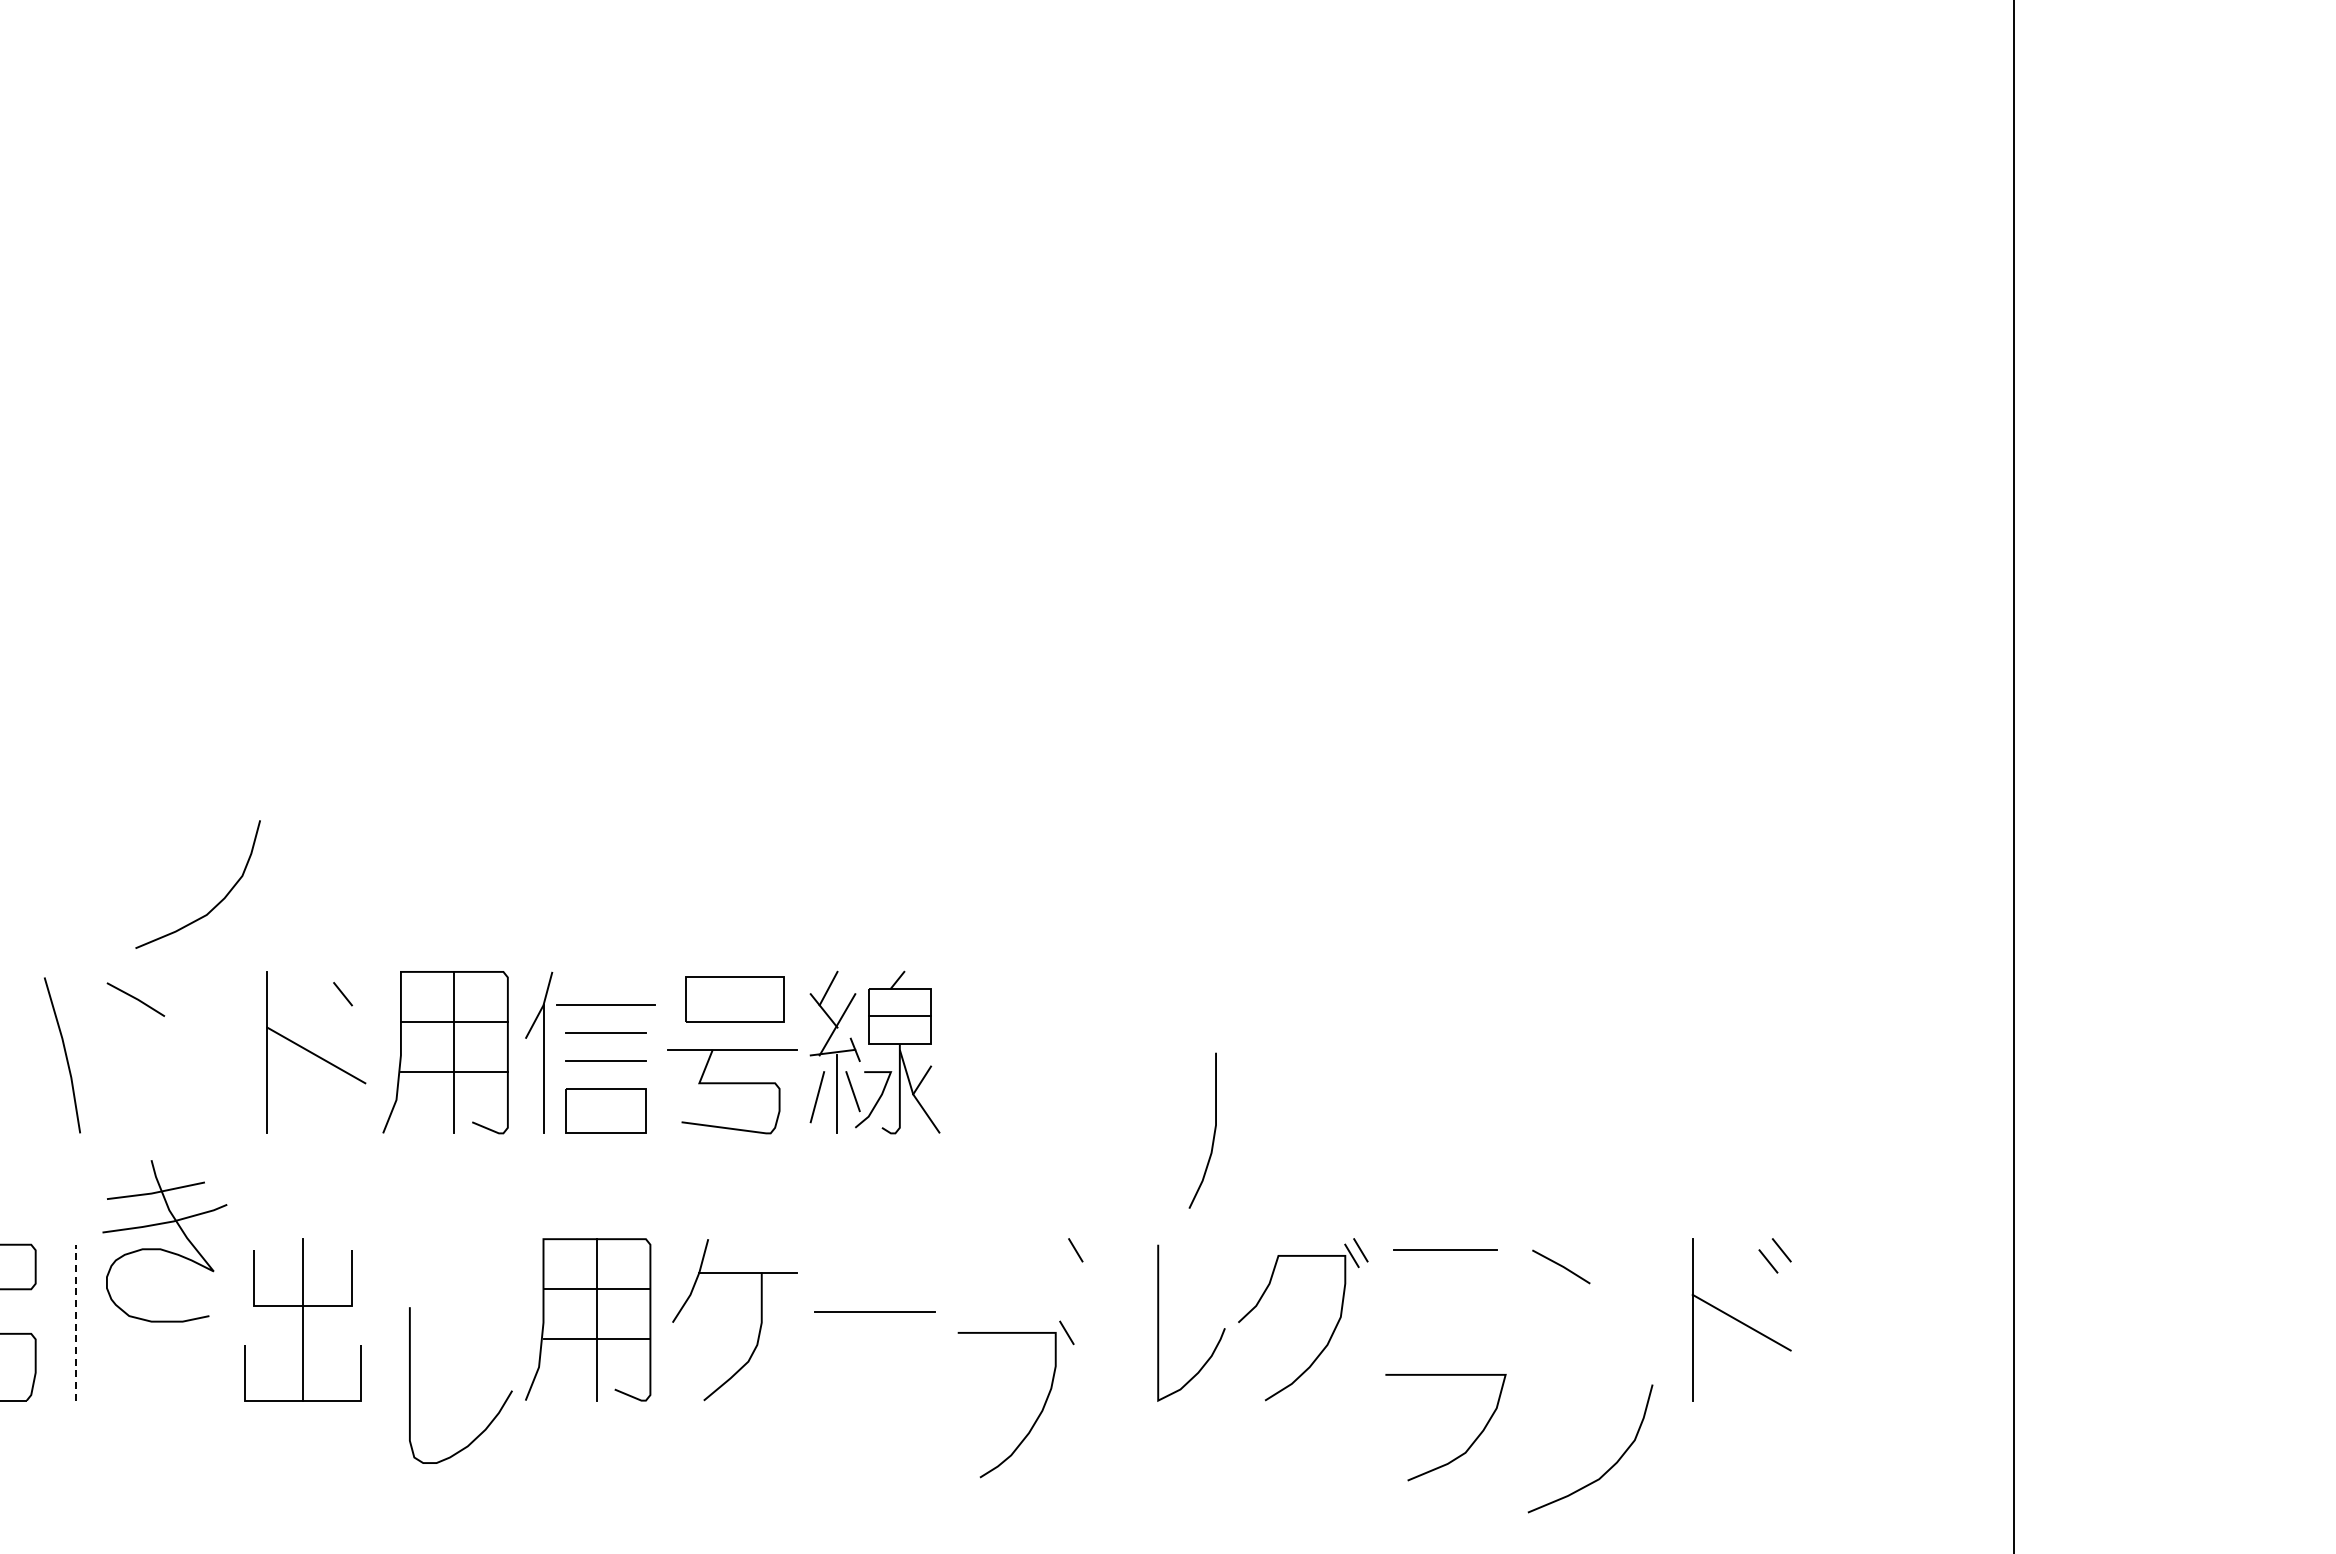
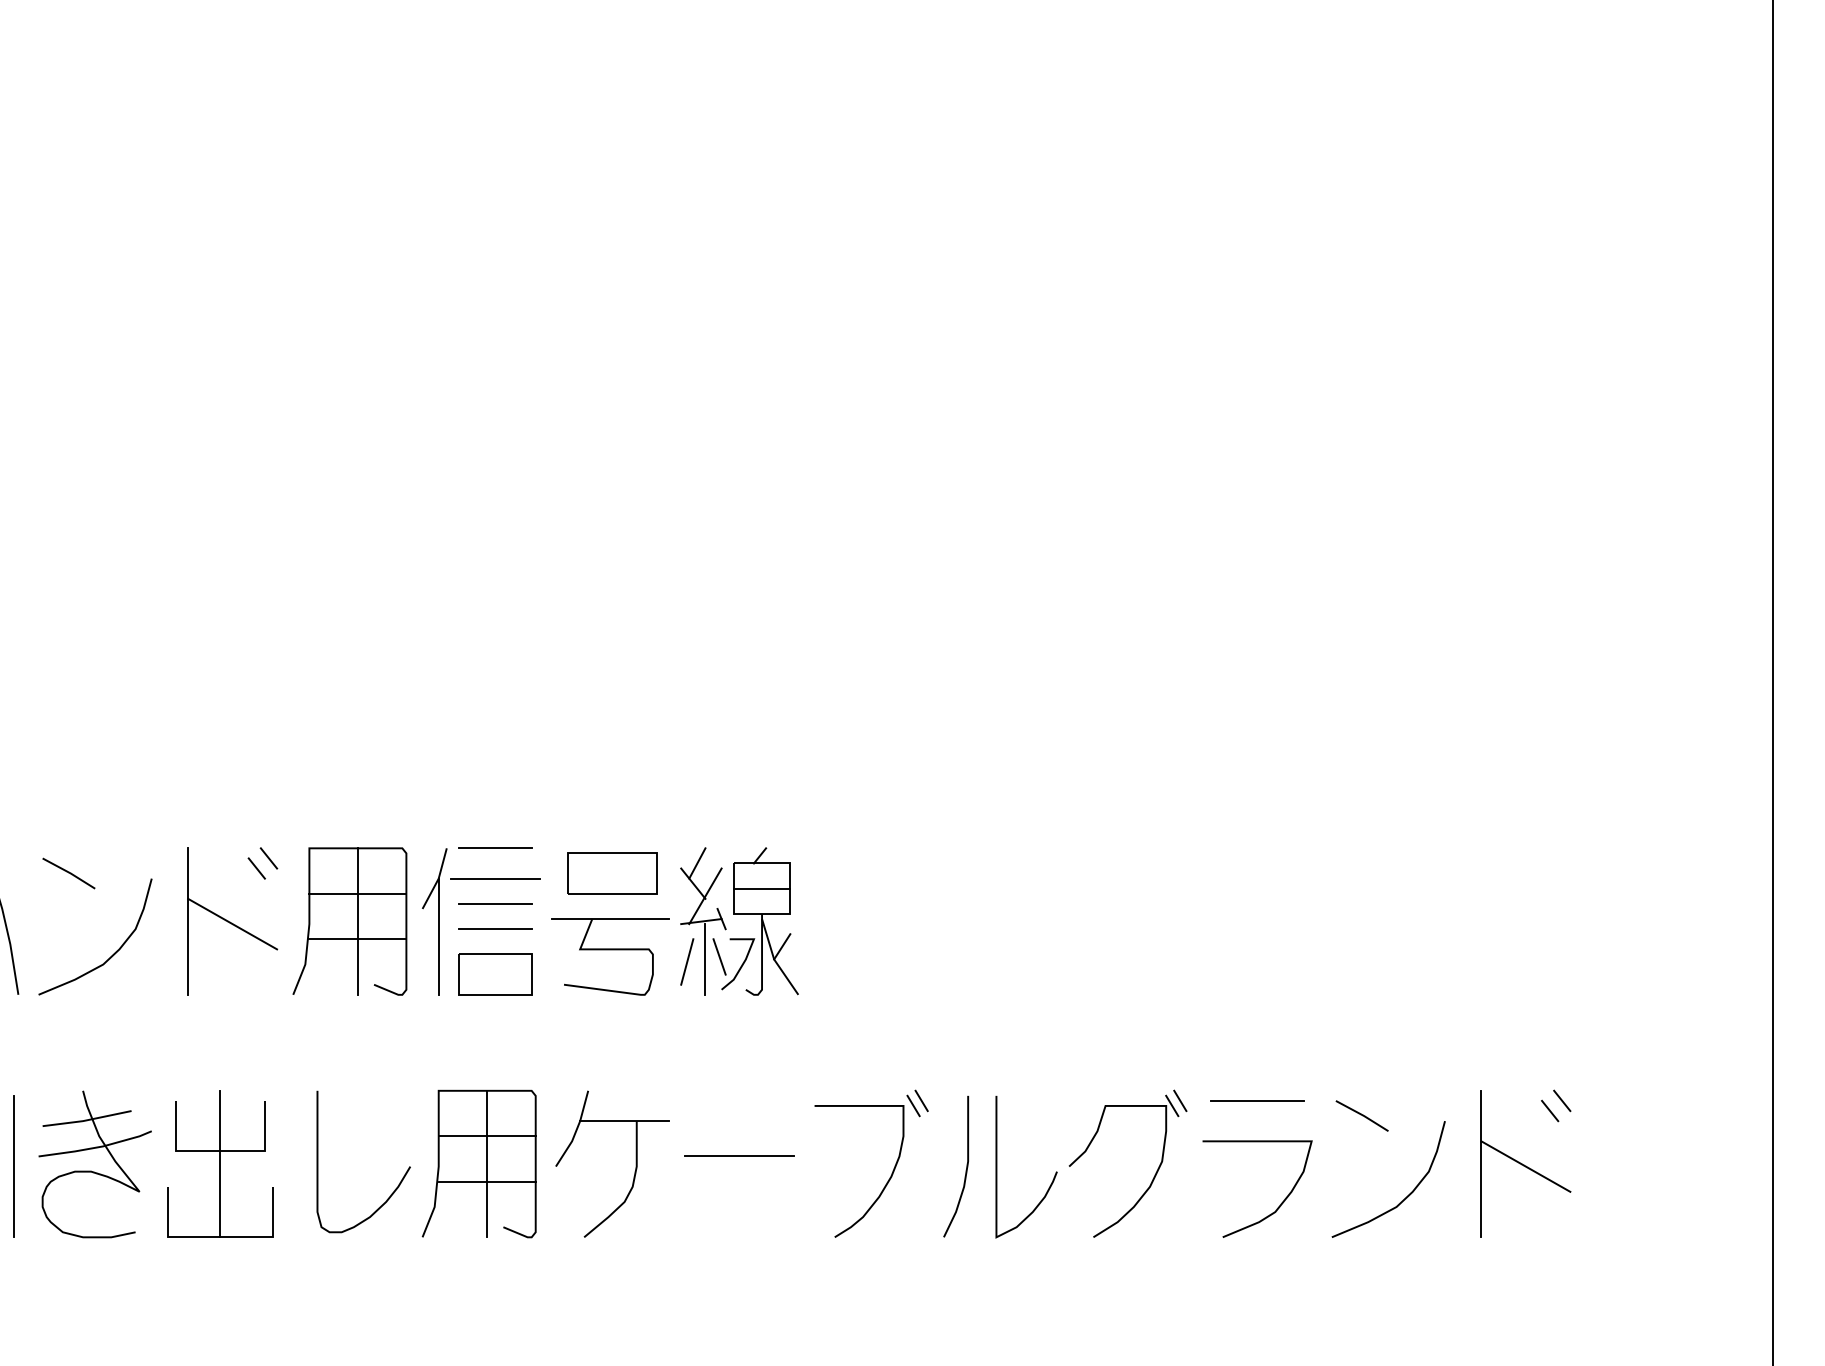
curve: (217, 903) -> (113, 954), moved
line: (605, 971) -> (494, 847), added
line: (356, 982) -> (269, 857), added
line: (1213, 1132) -> (965, 1168), moved
part: (161, 1248) -> (92, 1170), moved
line: (75, 1322) -> (14, 1166), dashed -> solid
curve: (499, 1409) -> (398, 1183), moved
part: (1040, 1411) -> (889, 1177), moved
curve: (1467, 1448) -> (1277, 1208), moved
curve: (1610, 1467) -> (1406, 1196), moved

